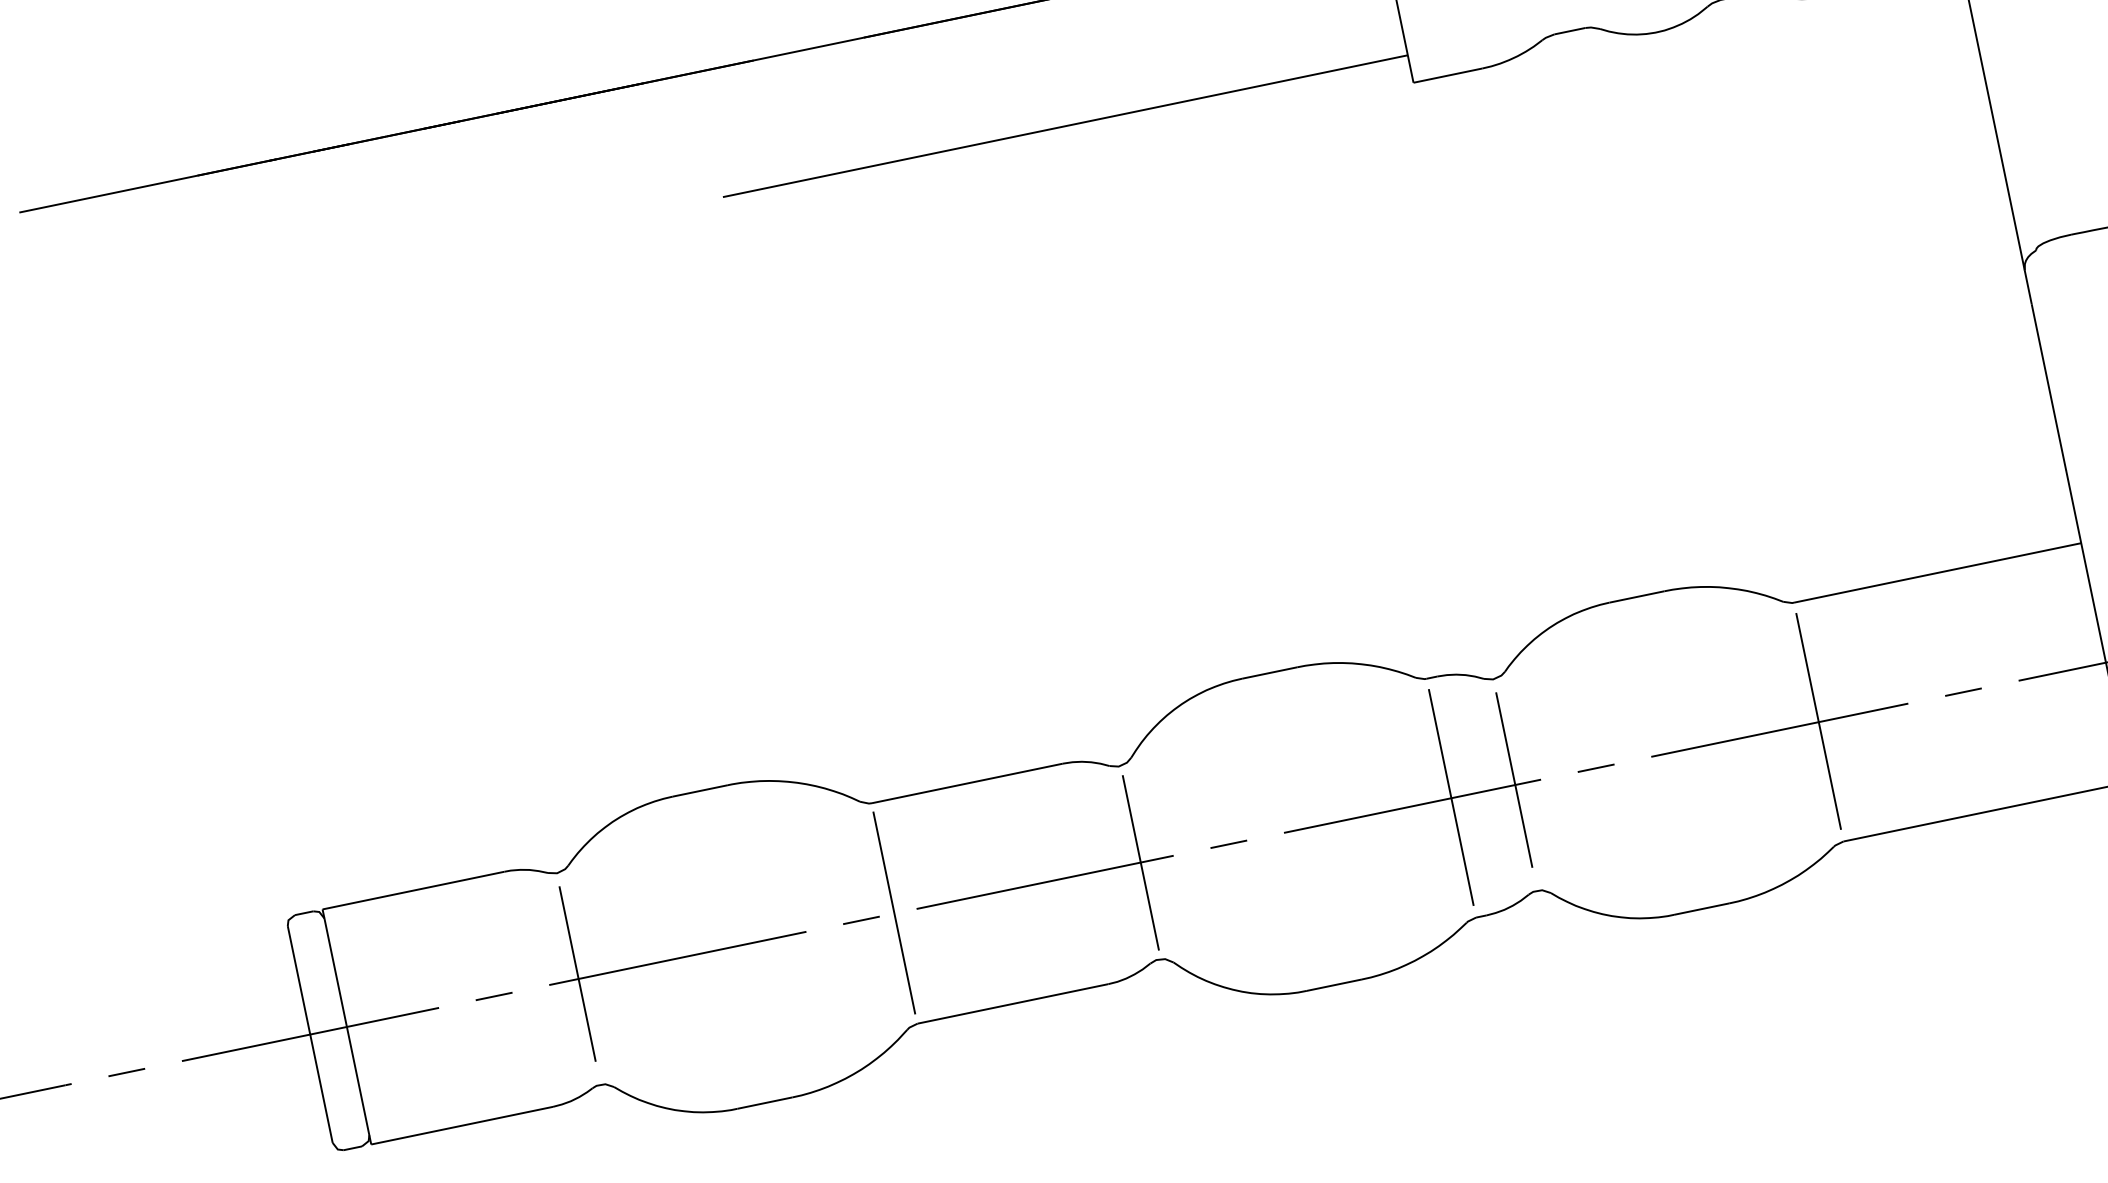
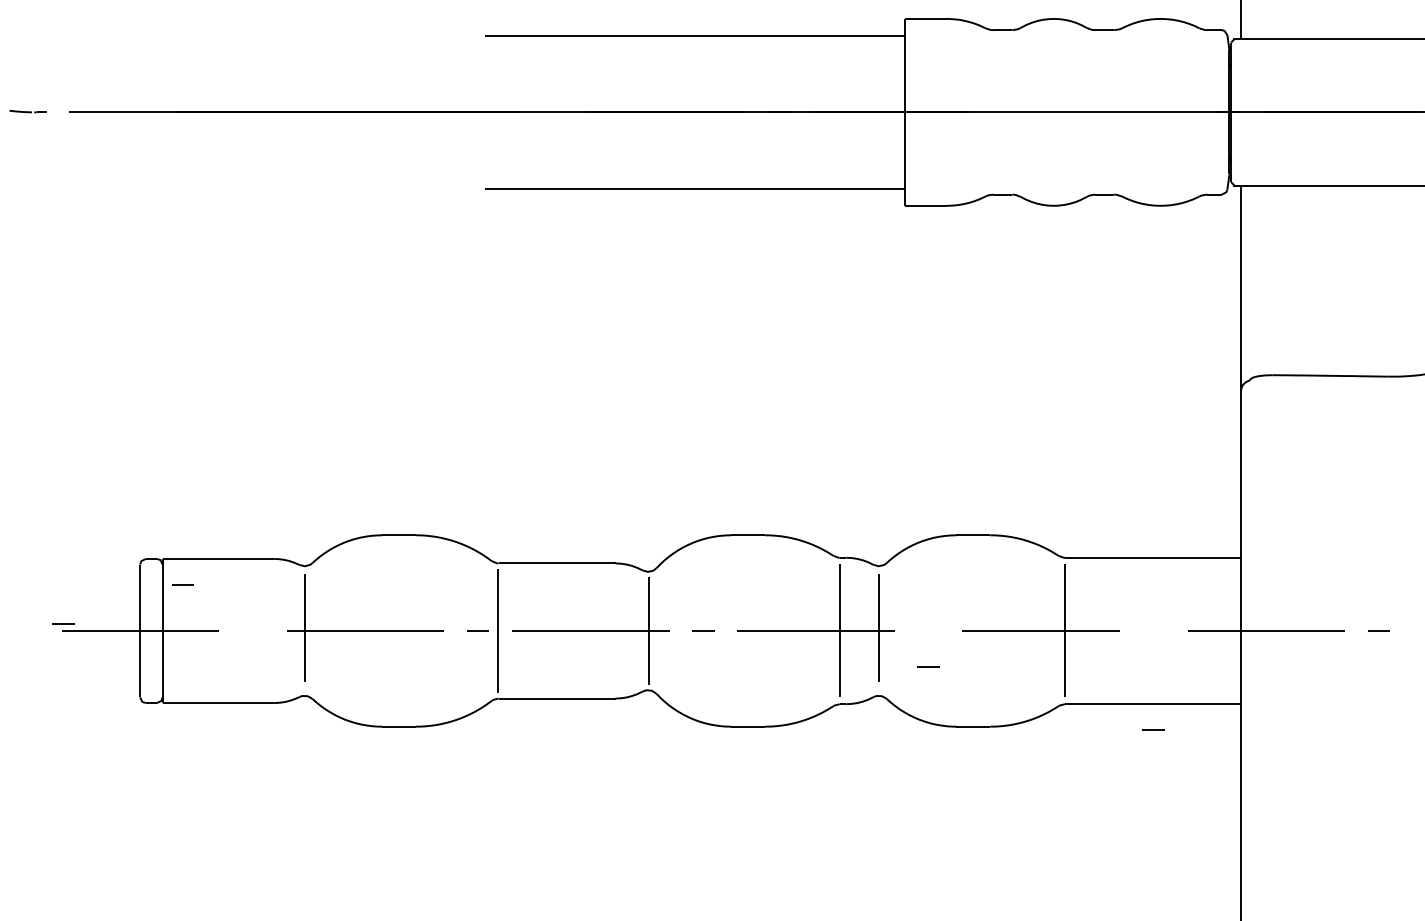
line: (1962, 691) -> (1153, 729), moved
line: (1595, 767) -> (928, 666), moved
line: (493, 995) -> (182, 584), moved
line: (126, 1071) -> (63, 623), moved

